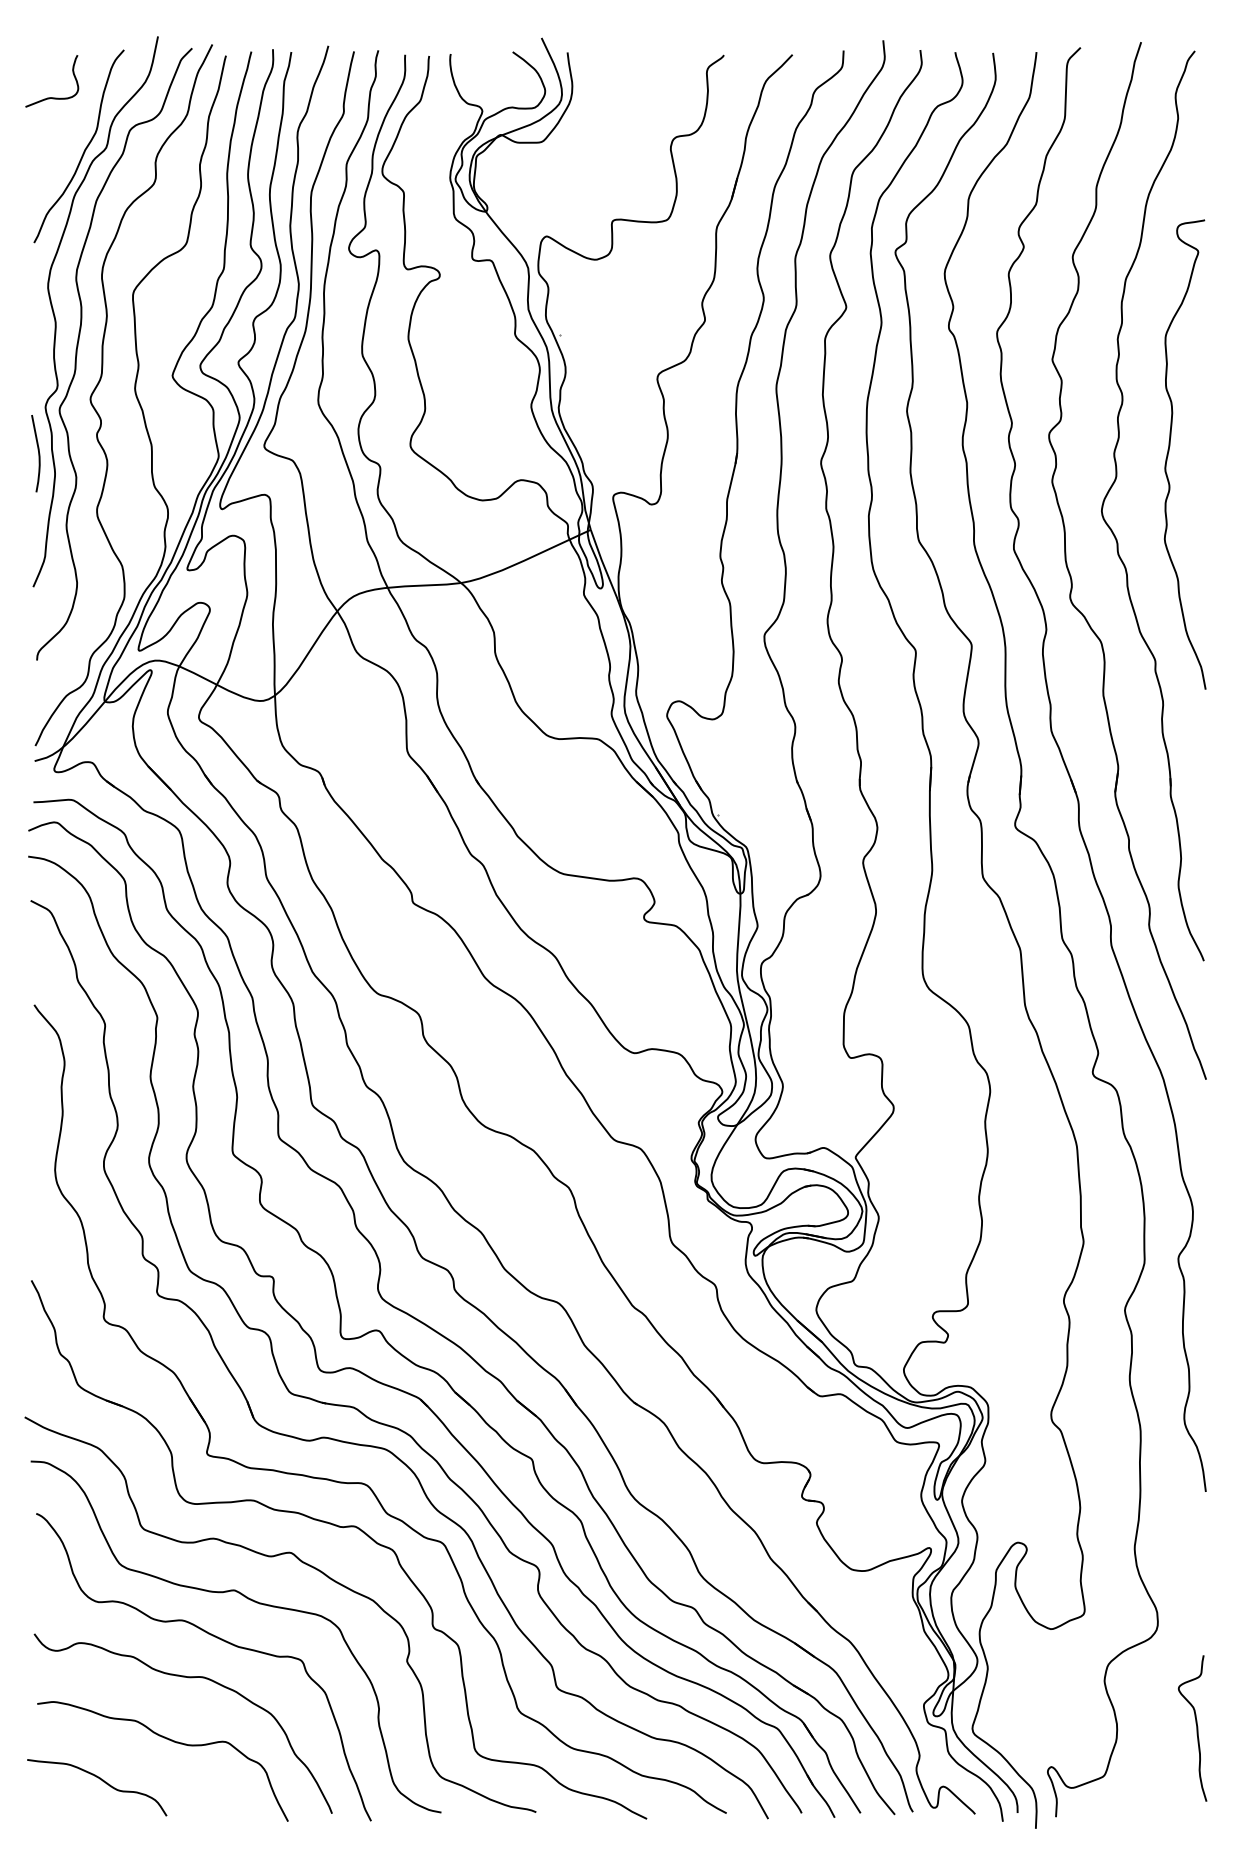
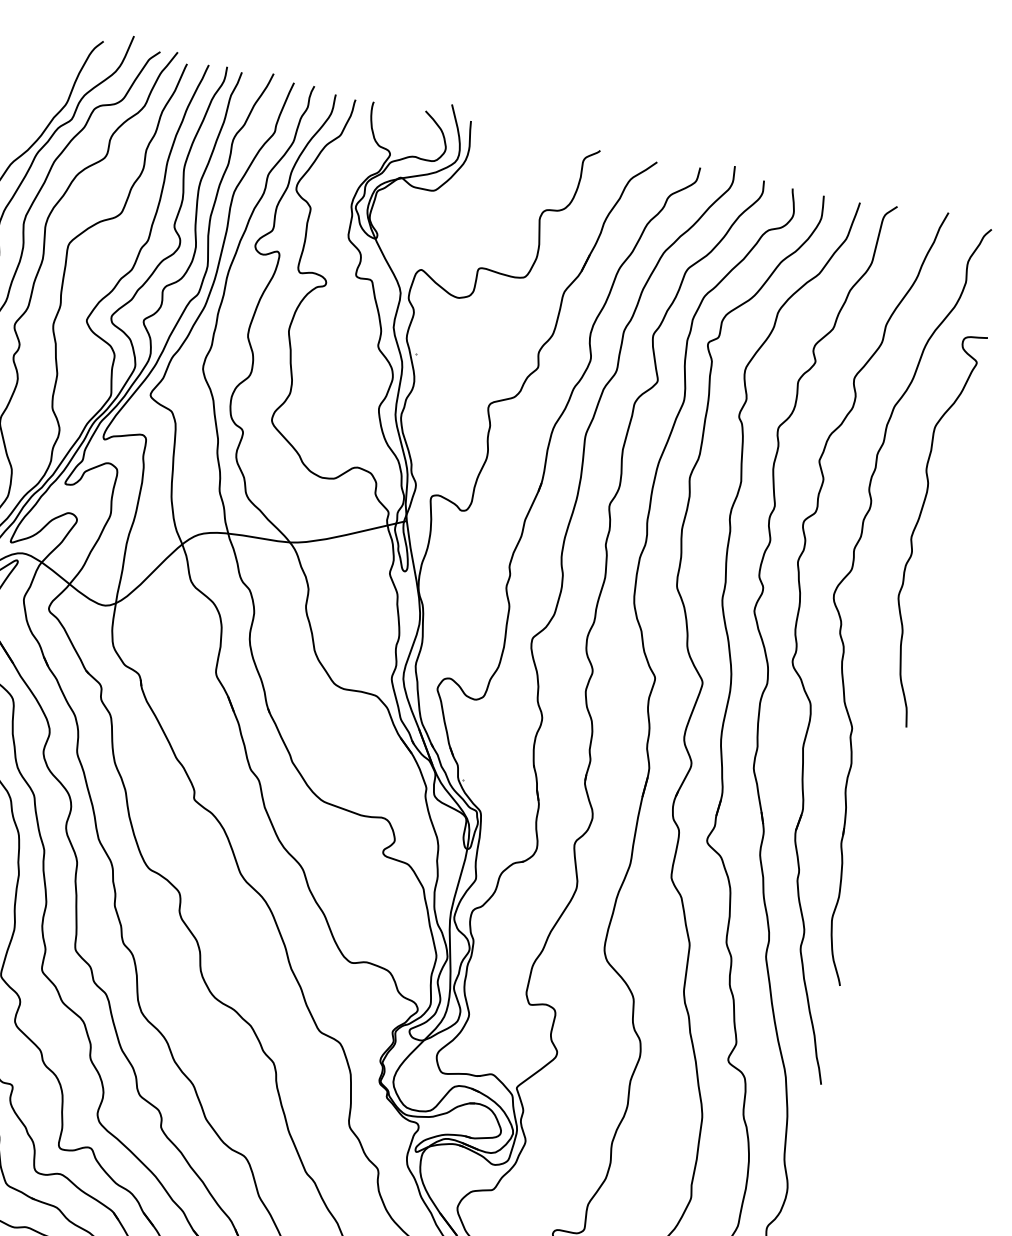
curve: (52, 97) -> (35, 68), removed
curve: (1169, 451) -> (918, 523), moved

